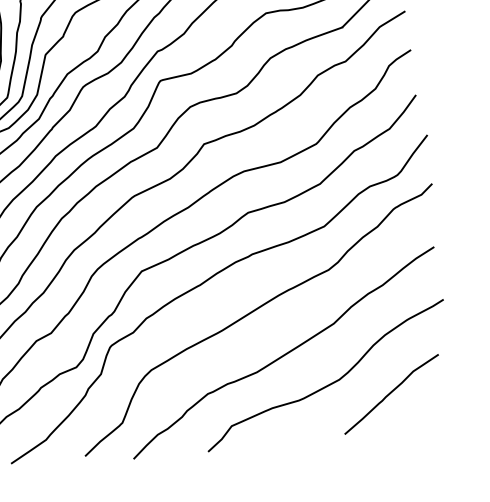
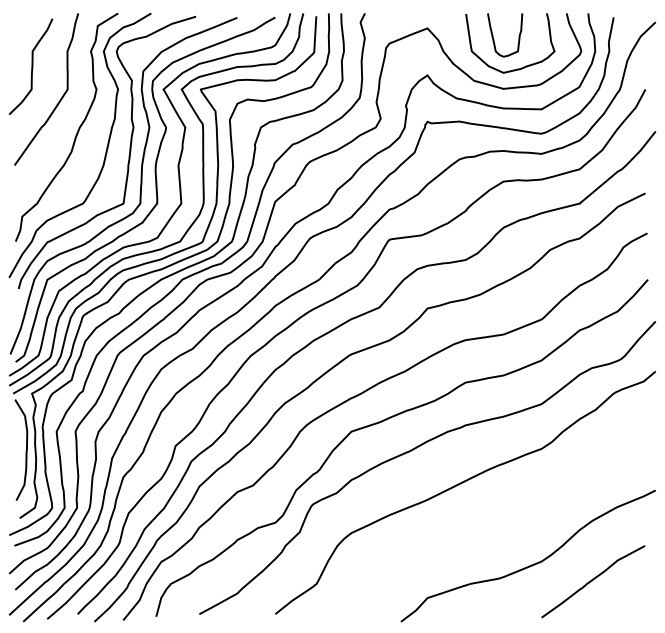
curve: (284, 353) -> (488, 529), removed

